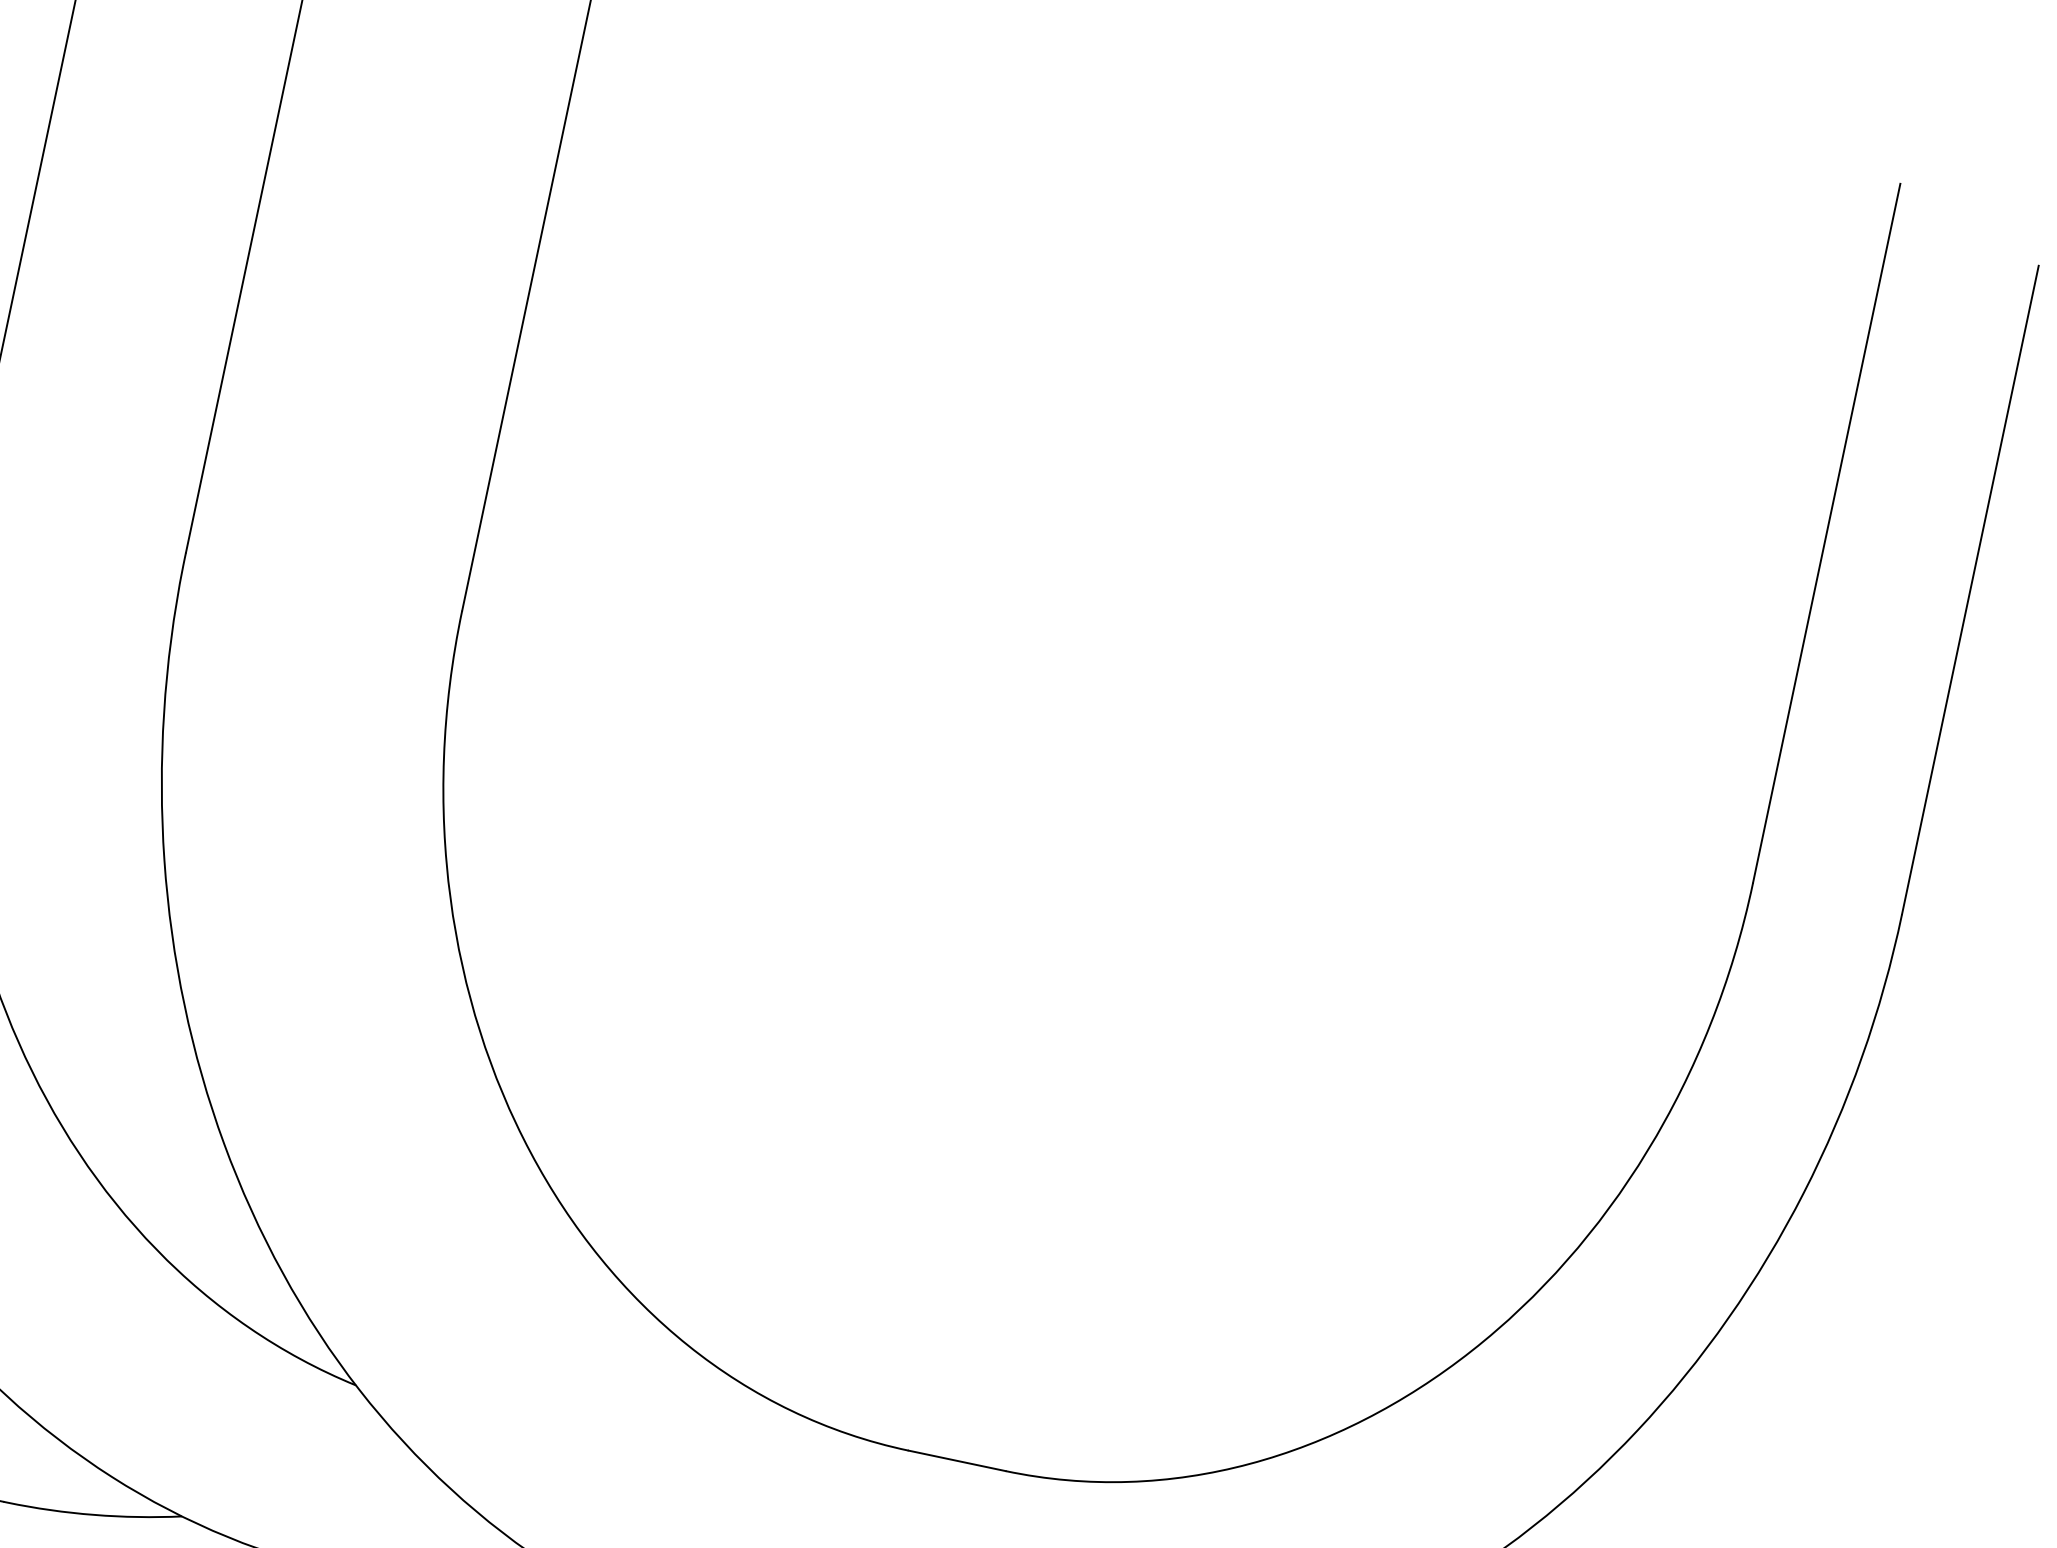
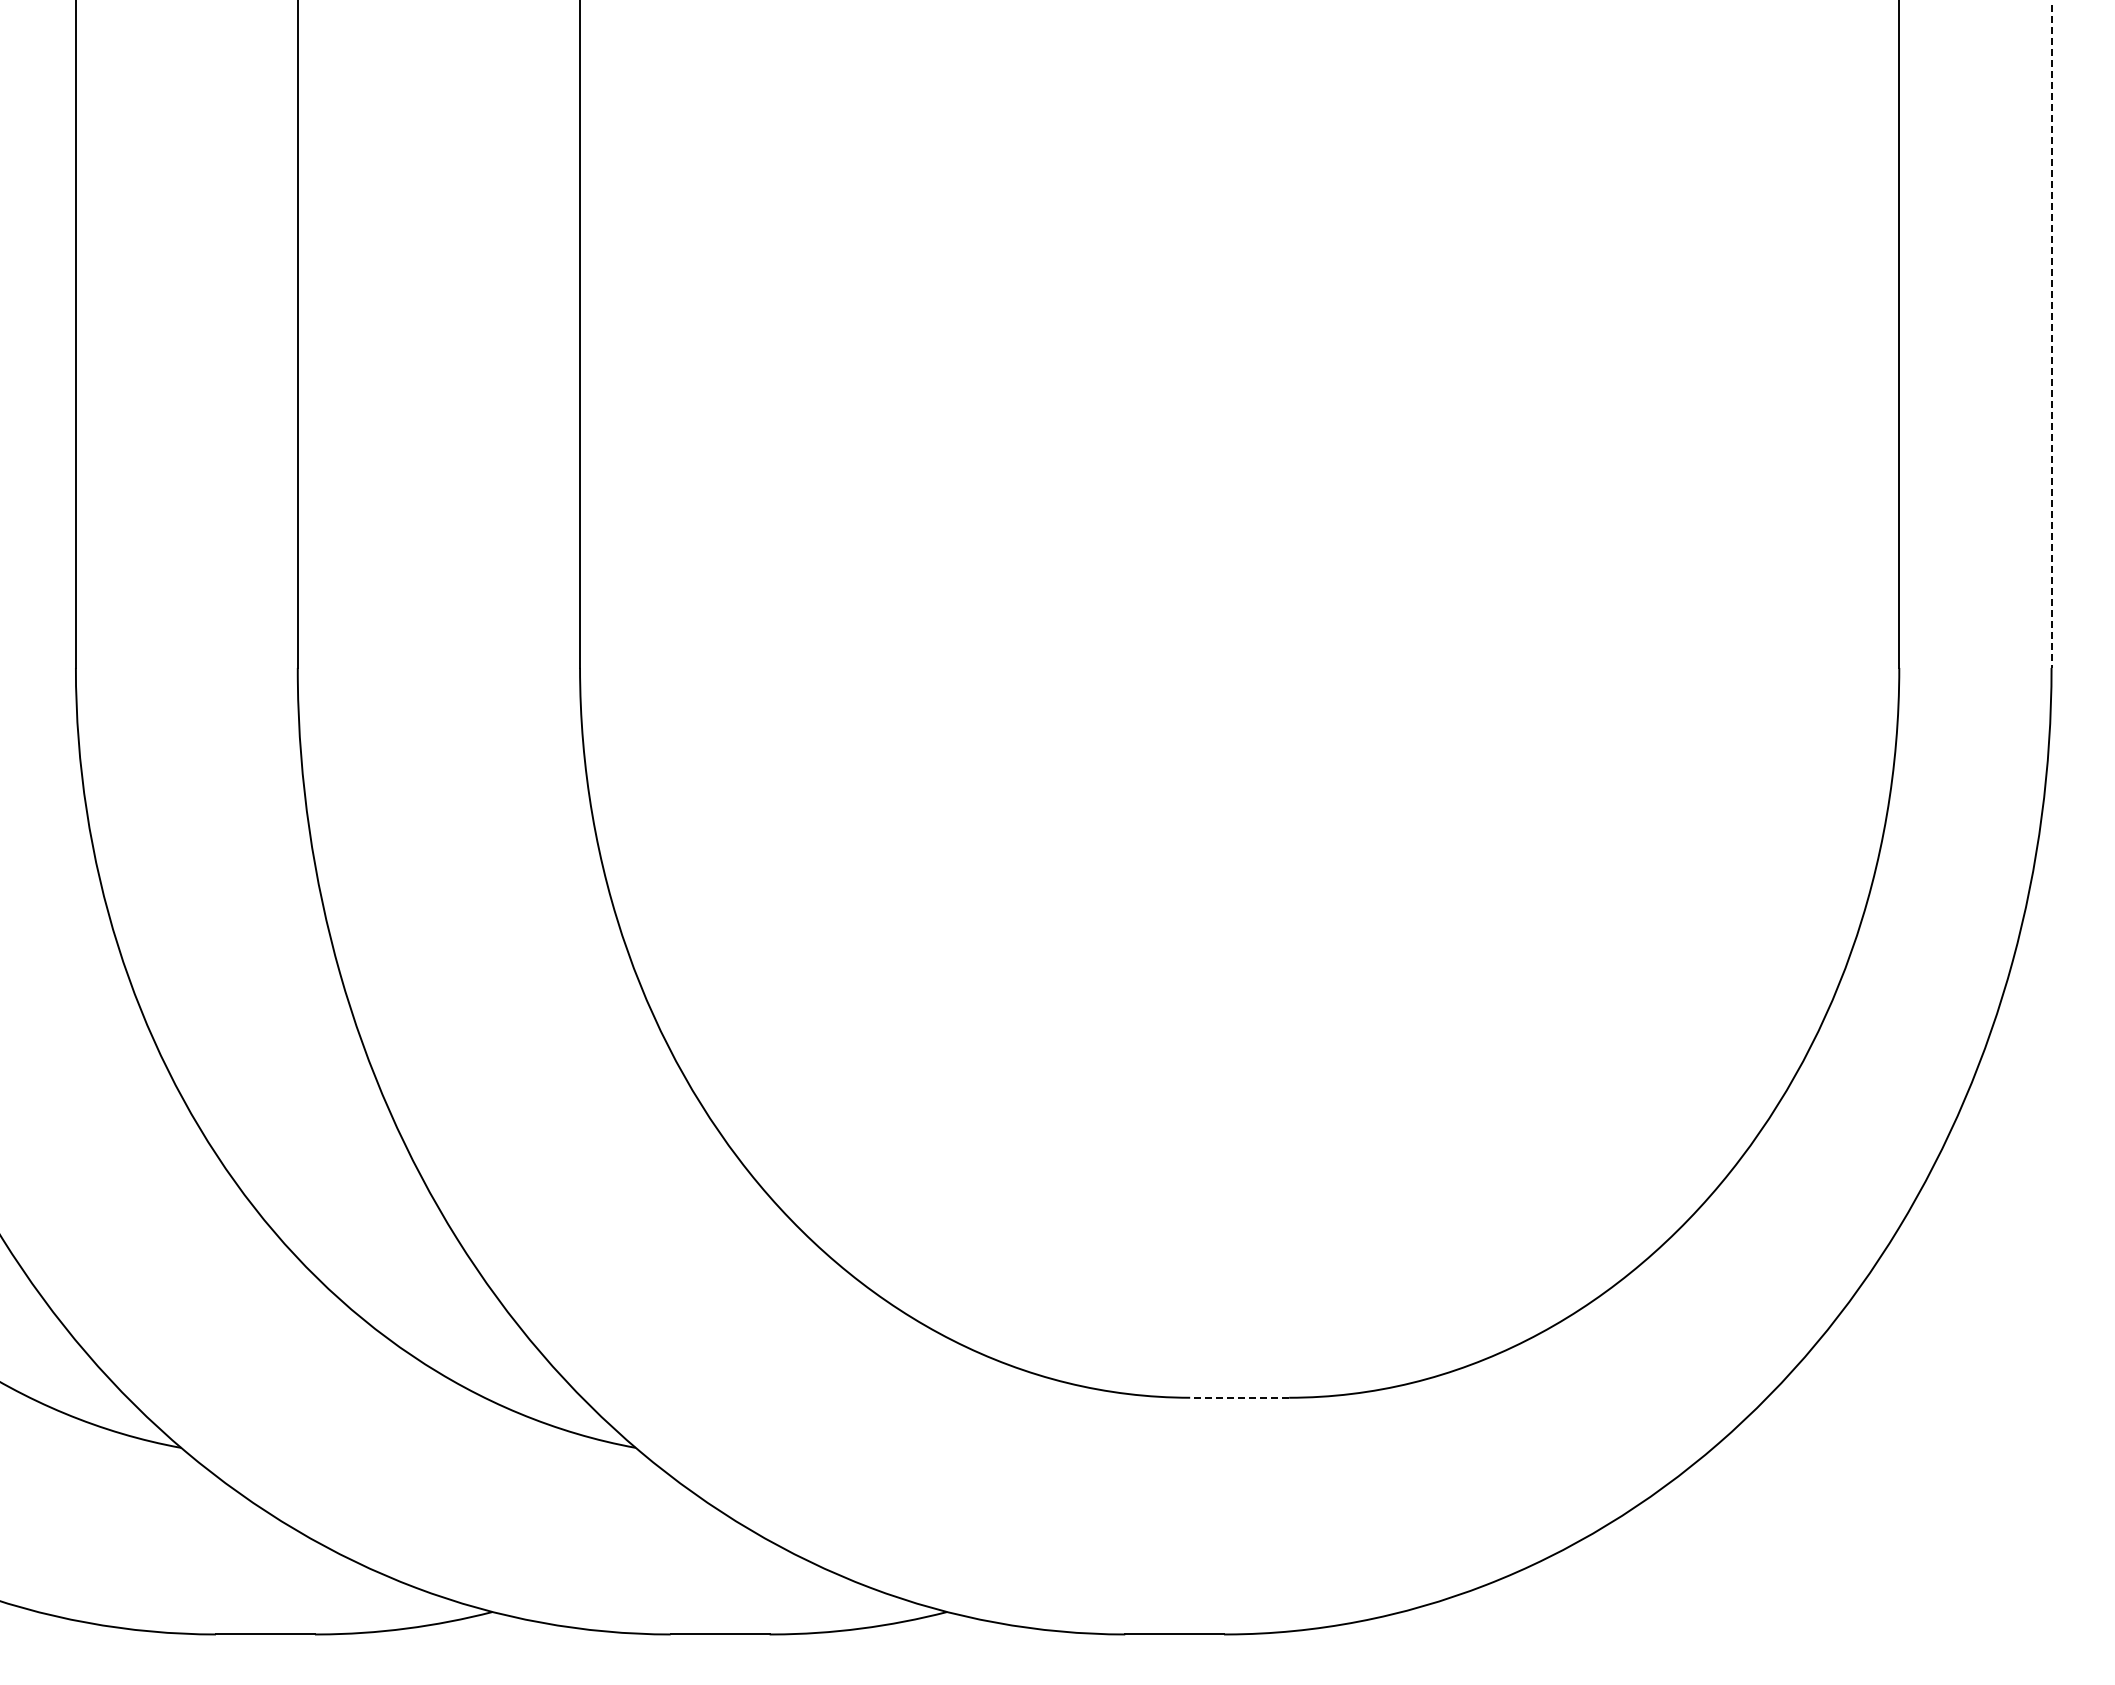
line: (1970, 590) -> (2051, 337), solid -> dashed
line: (957, 1460) -> (1239, 1397), solid -> dashed

